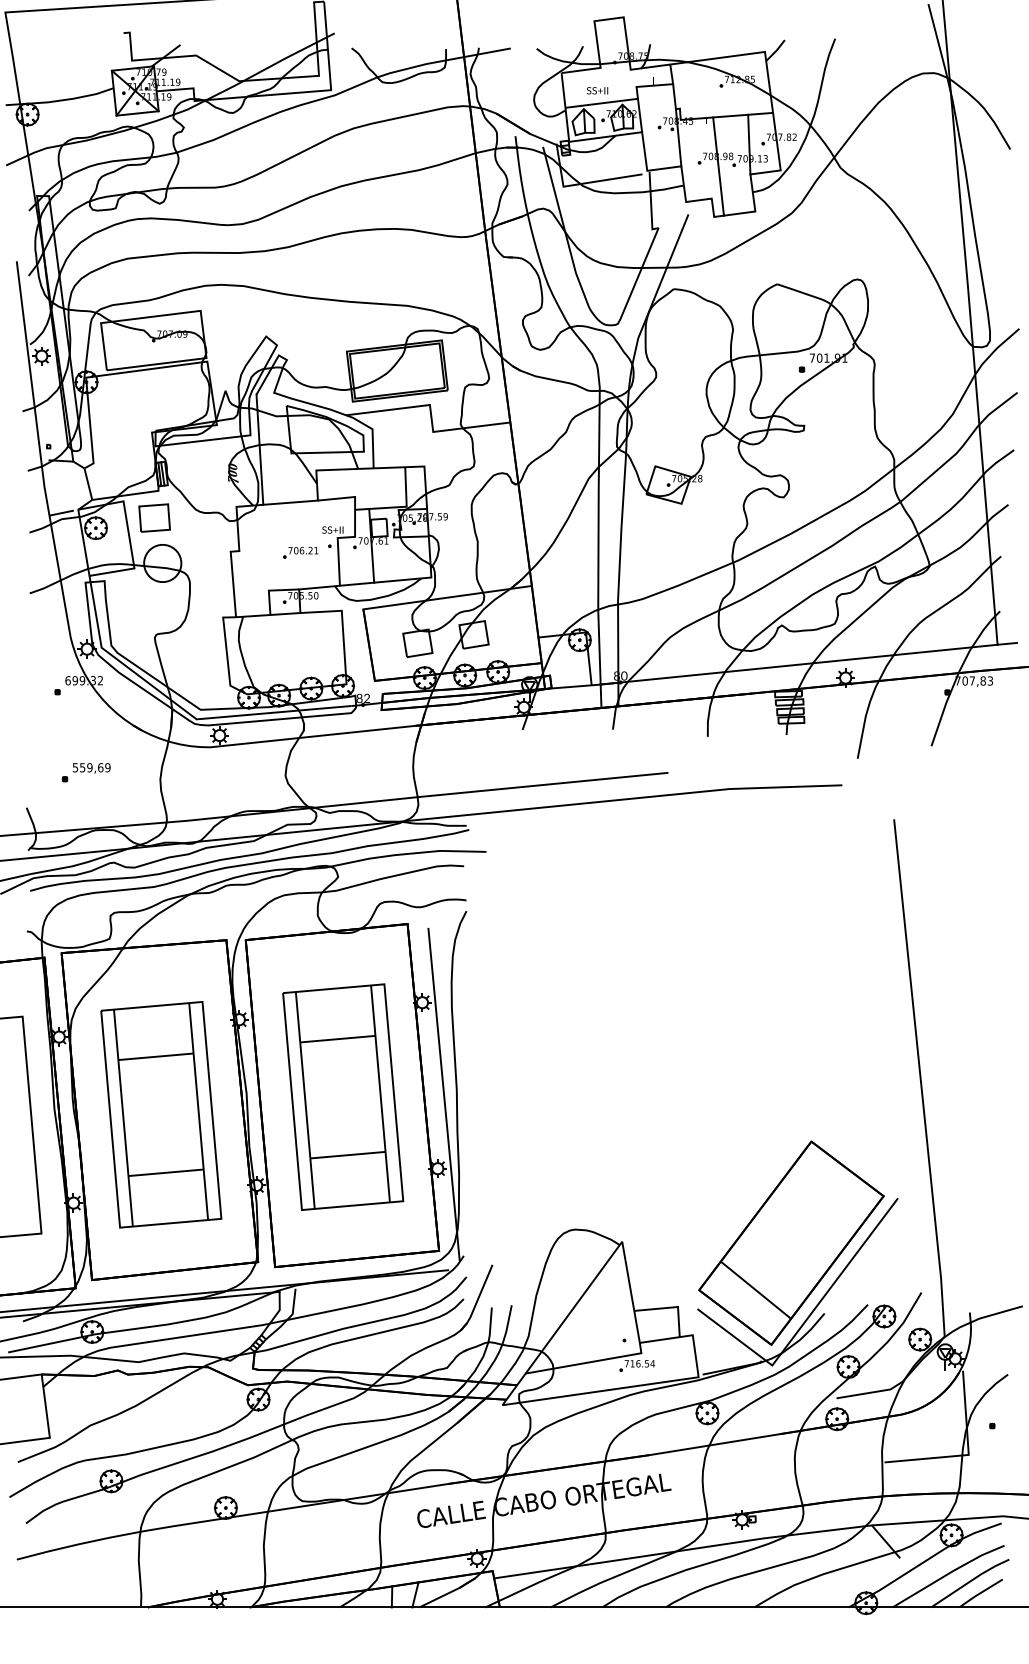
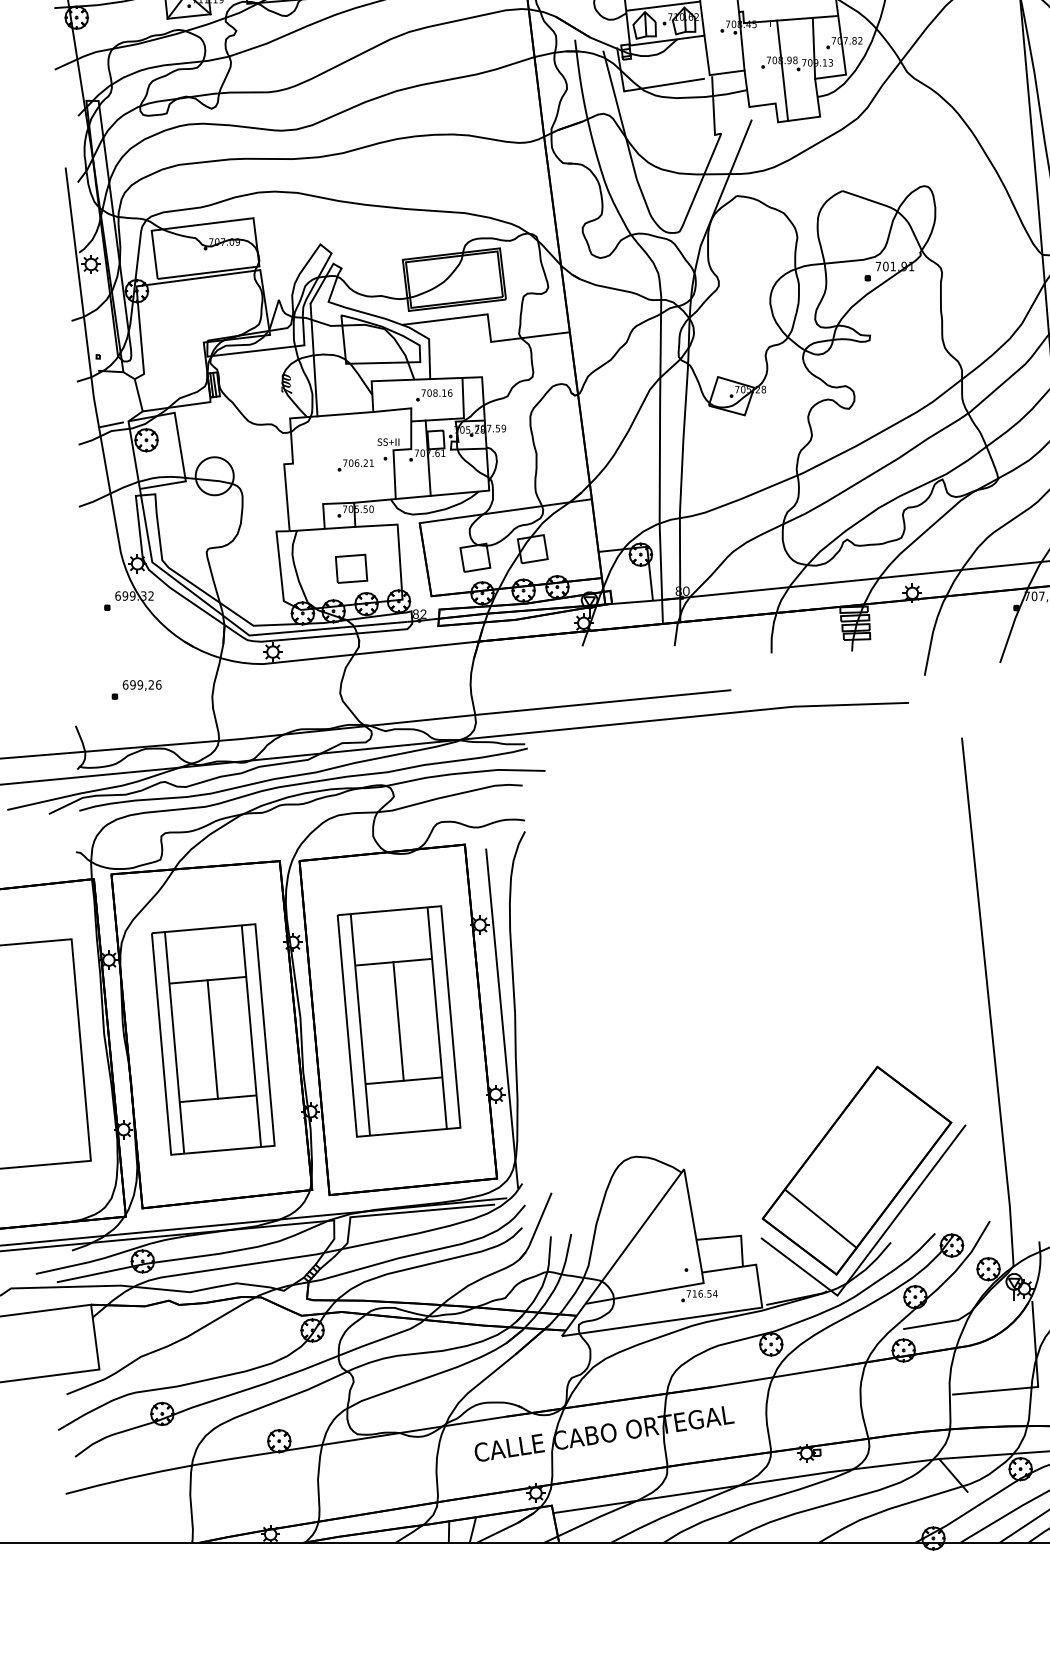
part: (377, 484) -> (434, 395), added
part: (154, 517) -> (351, 568), moved
text: (91, 767) -> (141, 684), 559,69 -> 699,26
line: (342, 1097) -> (398, 1021), added
line: (160, 1114) -> (212, 1039), added
line: (365, 1282) -> (421, 1210), added

